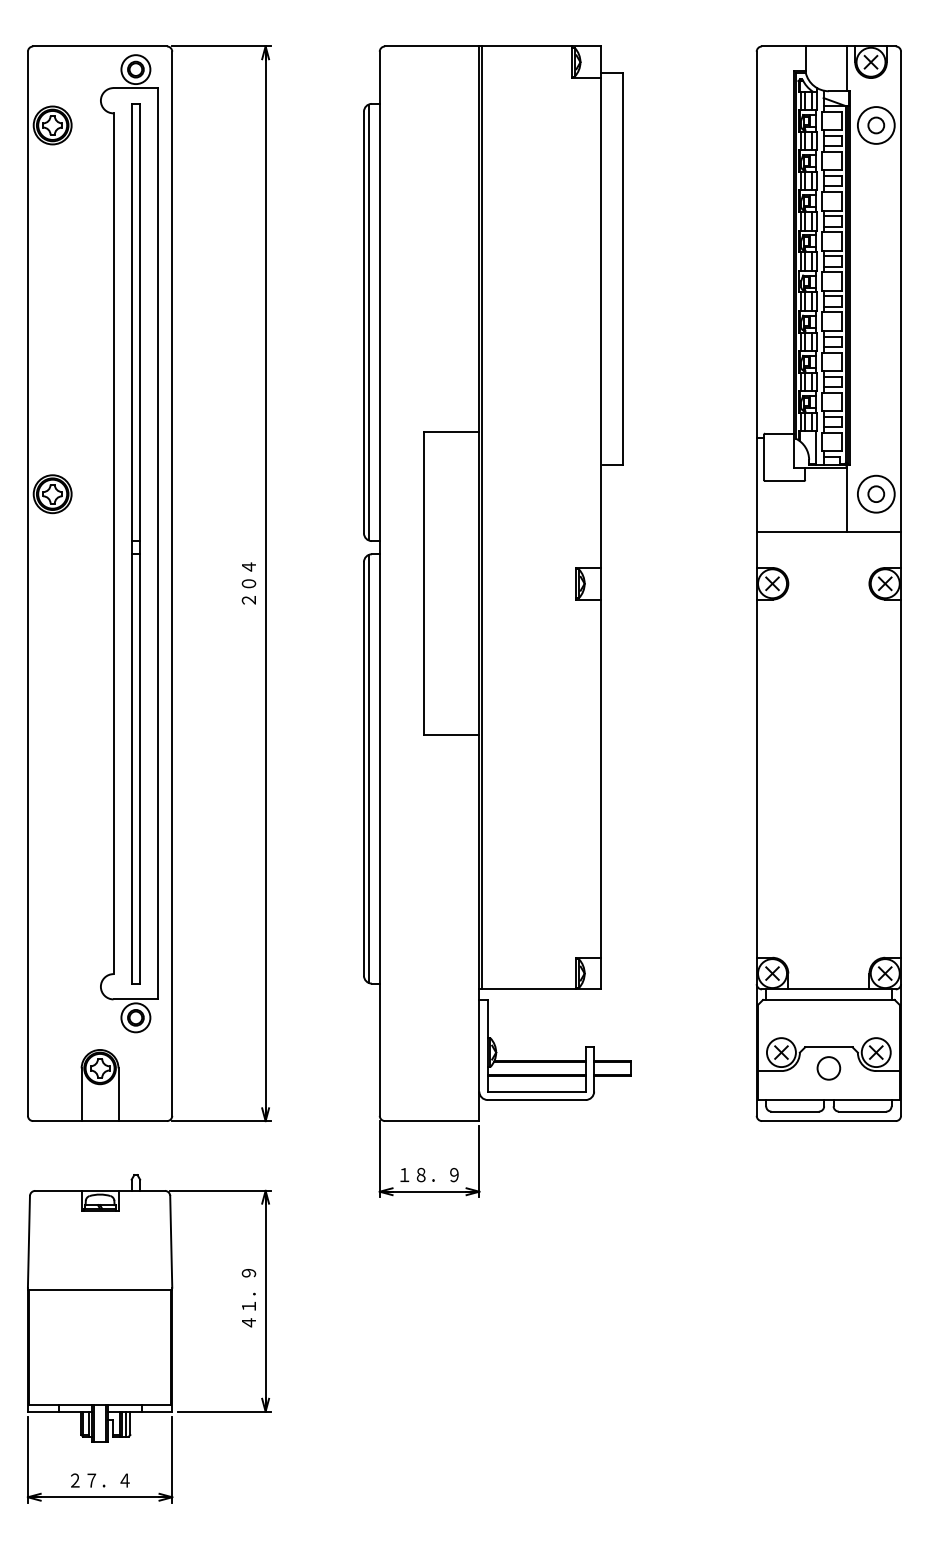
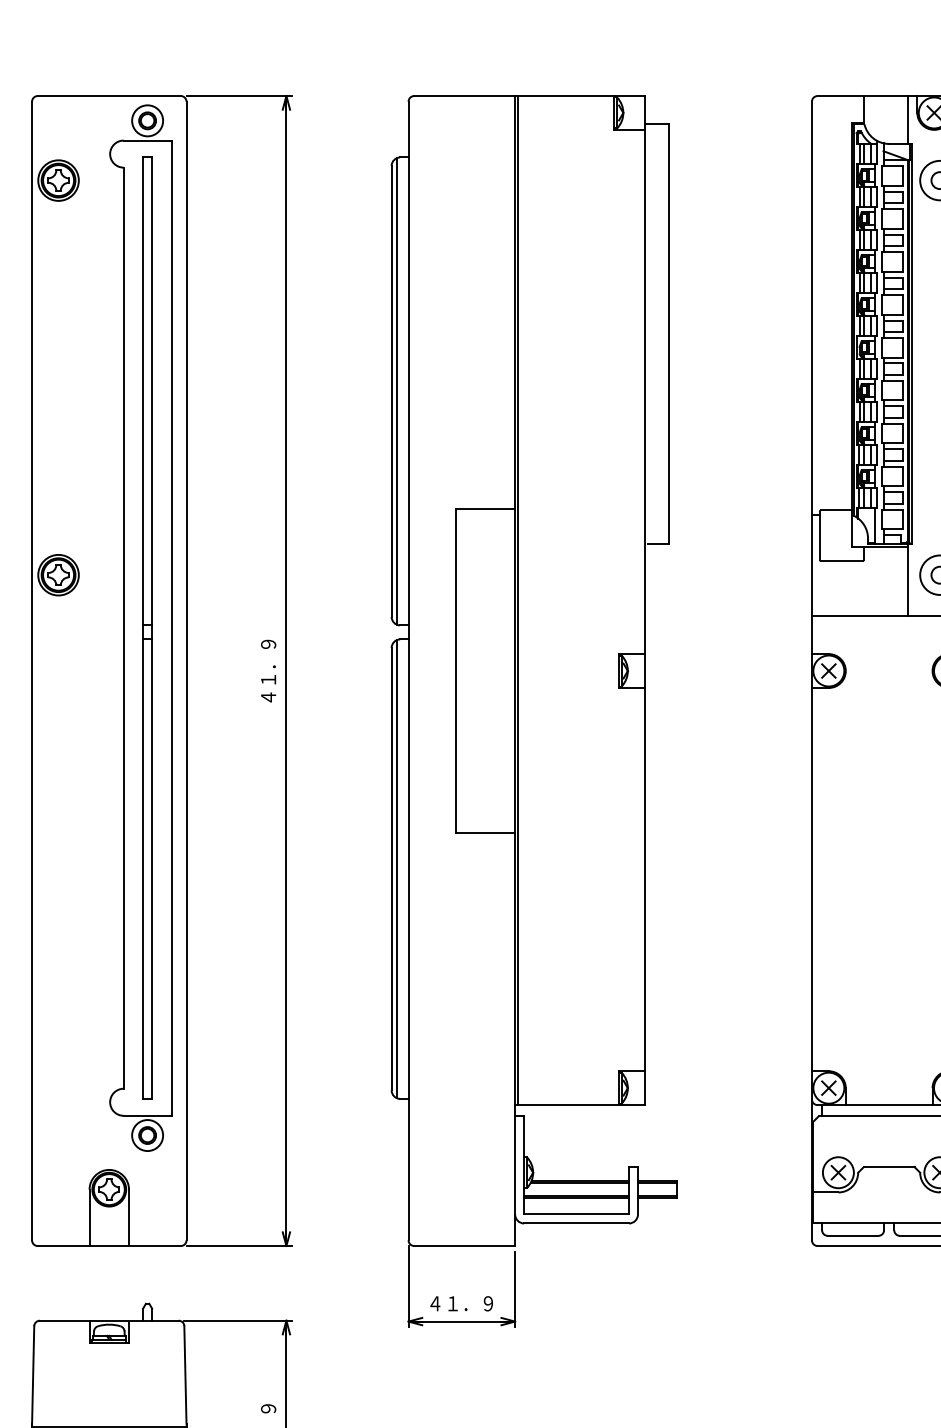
text: (248, 583) -> (268, 670), ２０４ -> ４１．９
circle: (828, 1068) -> (888, 1189), removed
text: (412, 1174) -> (443, 1303), １８．９ -> ４１．９

